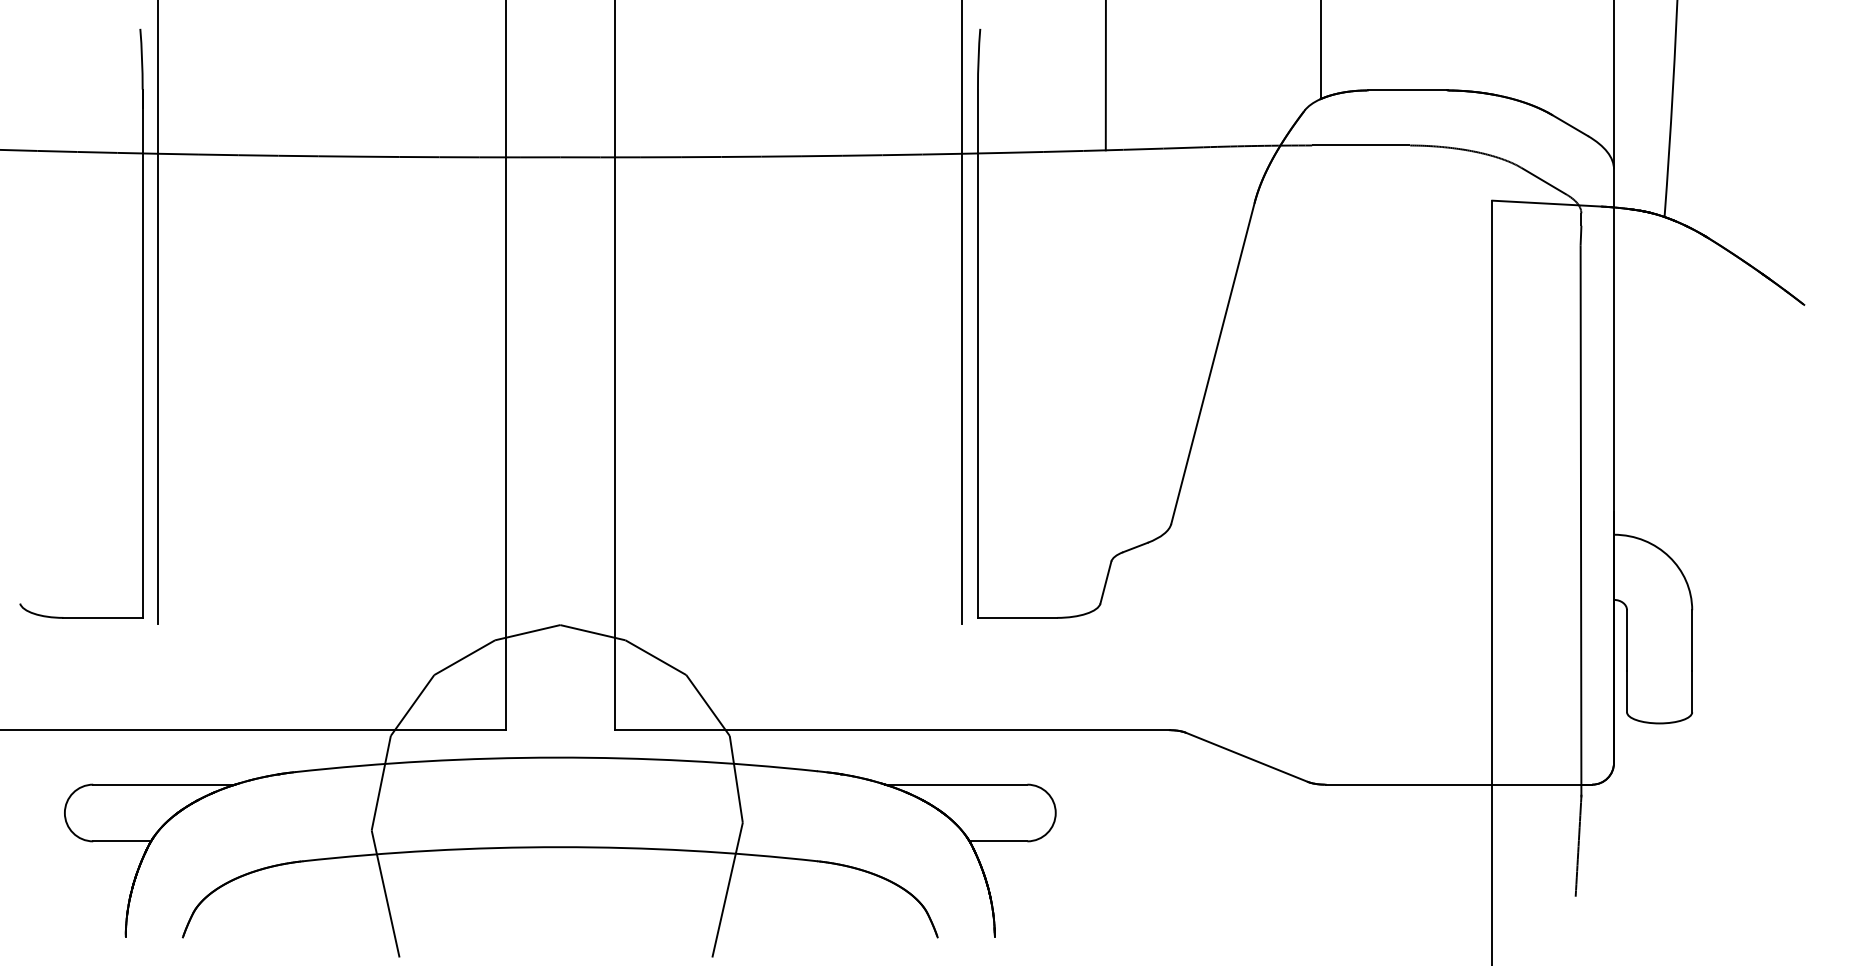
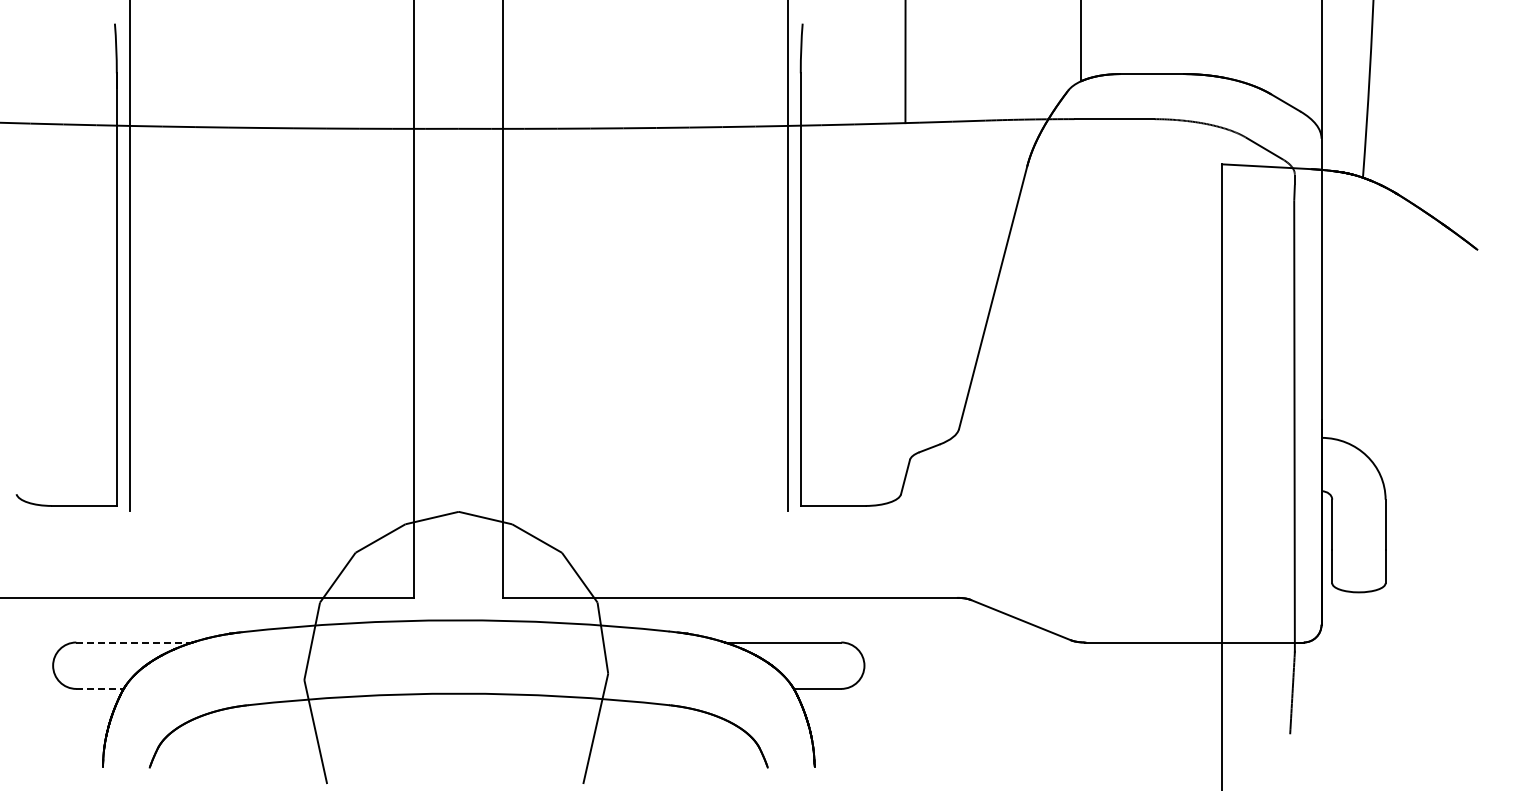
line: (163, 784) -> (133, 642), solid -> dashed
line: (122, 840) -> (100, 688), solid -> dashed

